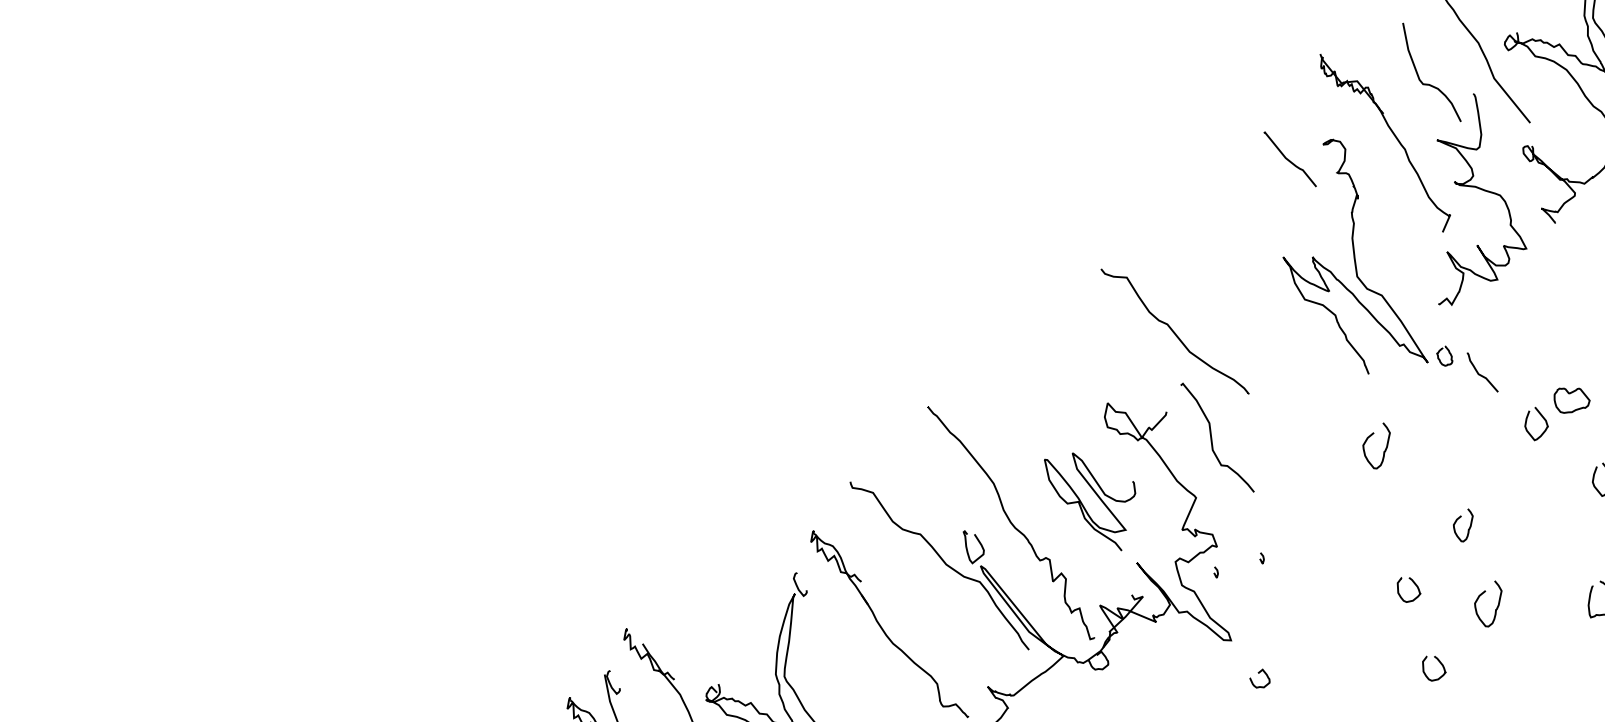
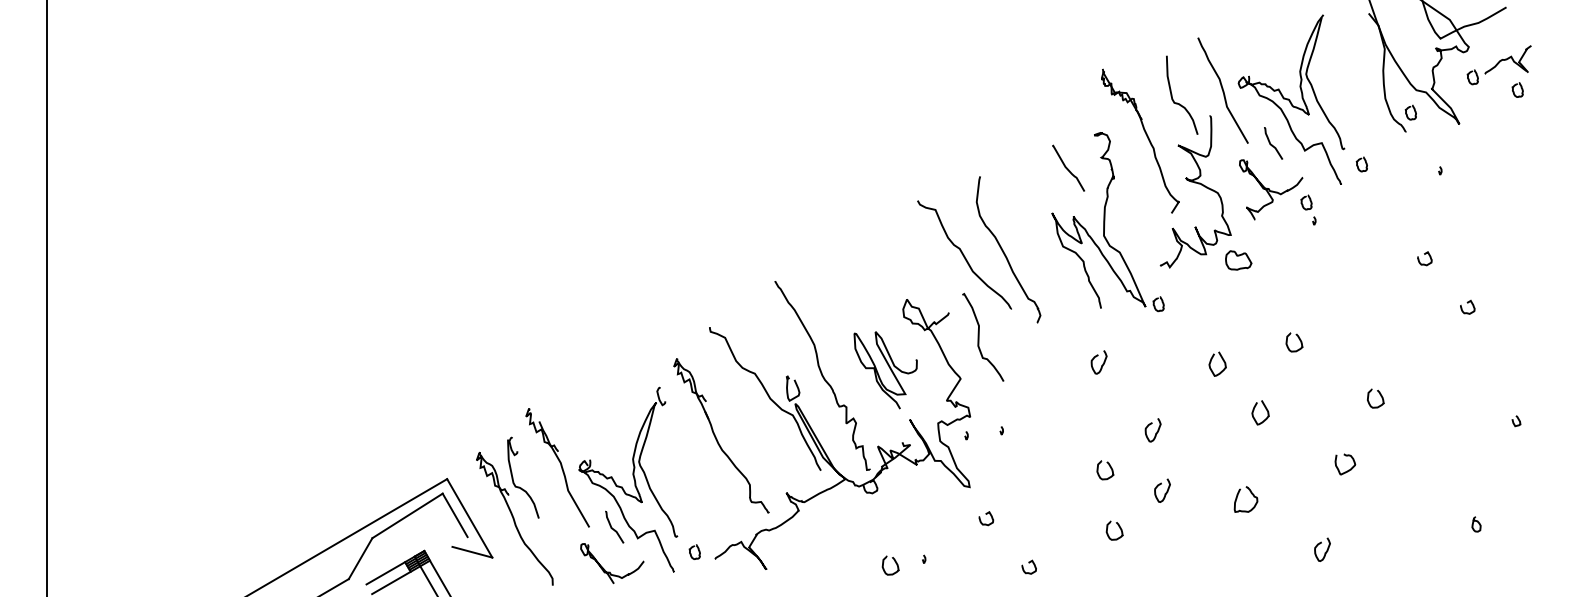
curve: (1288, 158) -> (1067, 167), moved
curve: (1227, 318) -> (1004, 251), added
curve: (1481, 374) -> (1272, 144), moved
curve: (1570, 394) -> (1238, 256), moved
part: (1376, 446) -> (1098, 362), size x0.71
part: (1489, 604) -> (1162, 490), size x0.71

